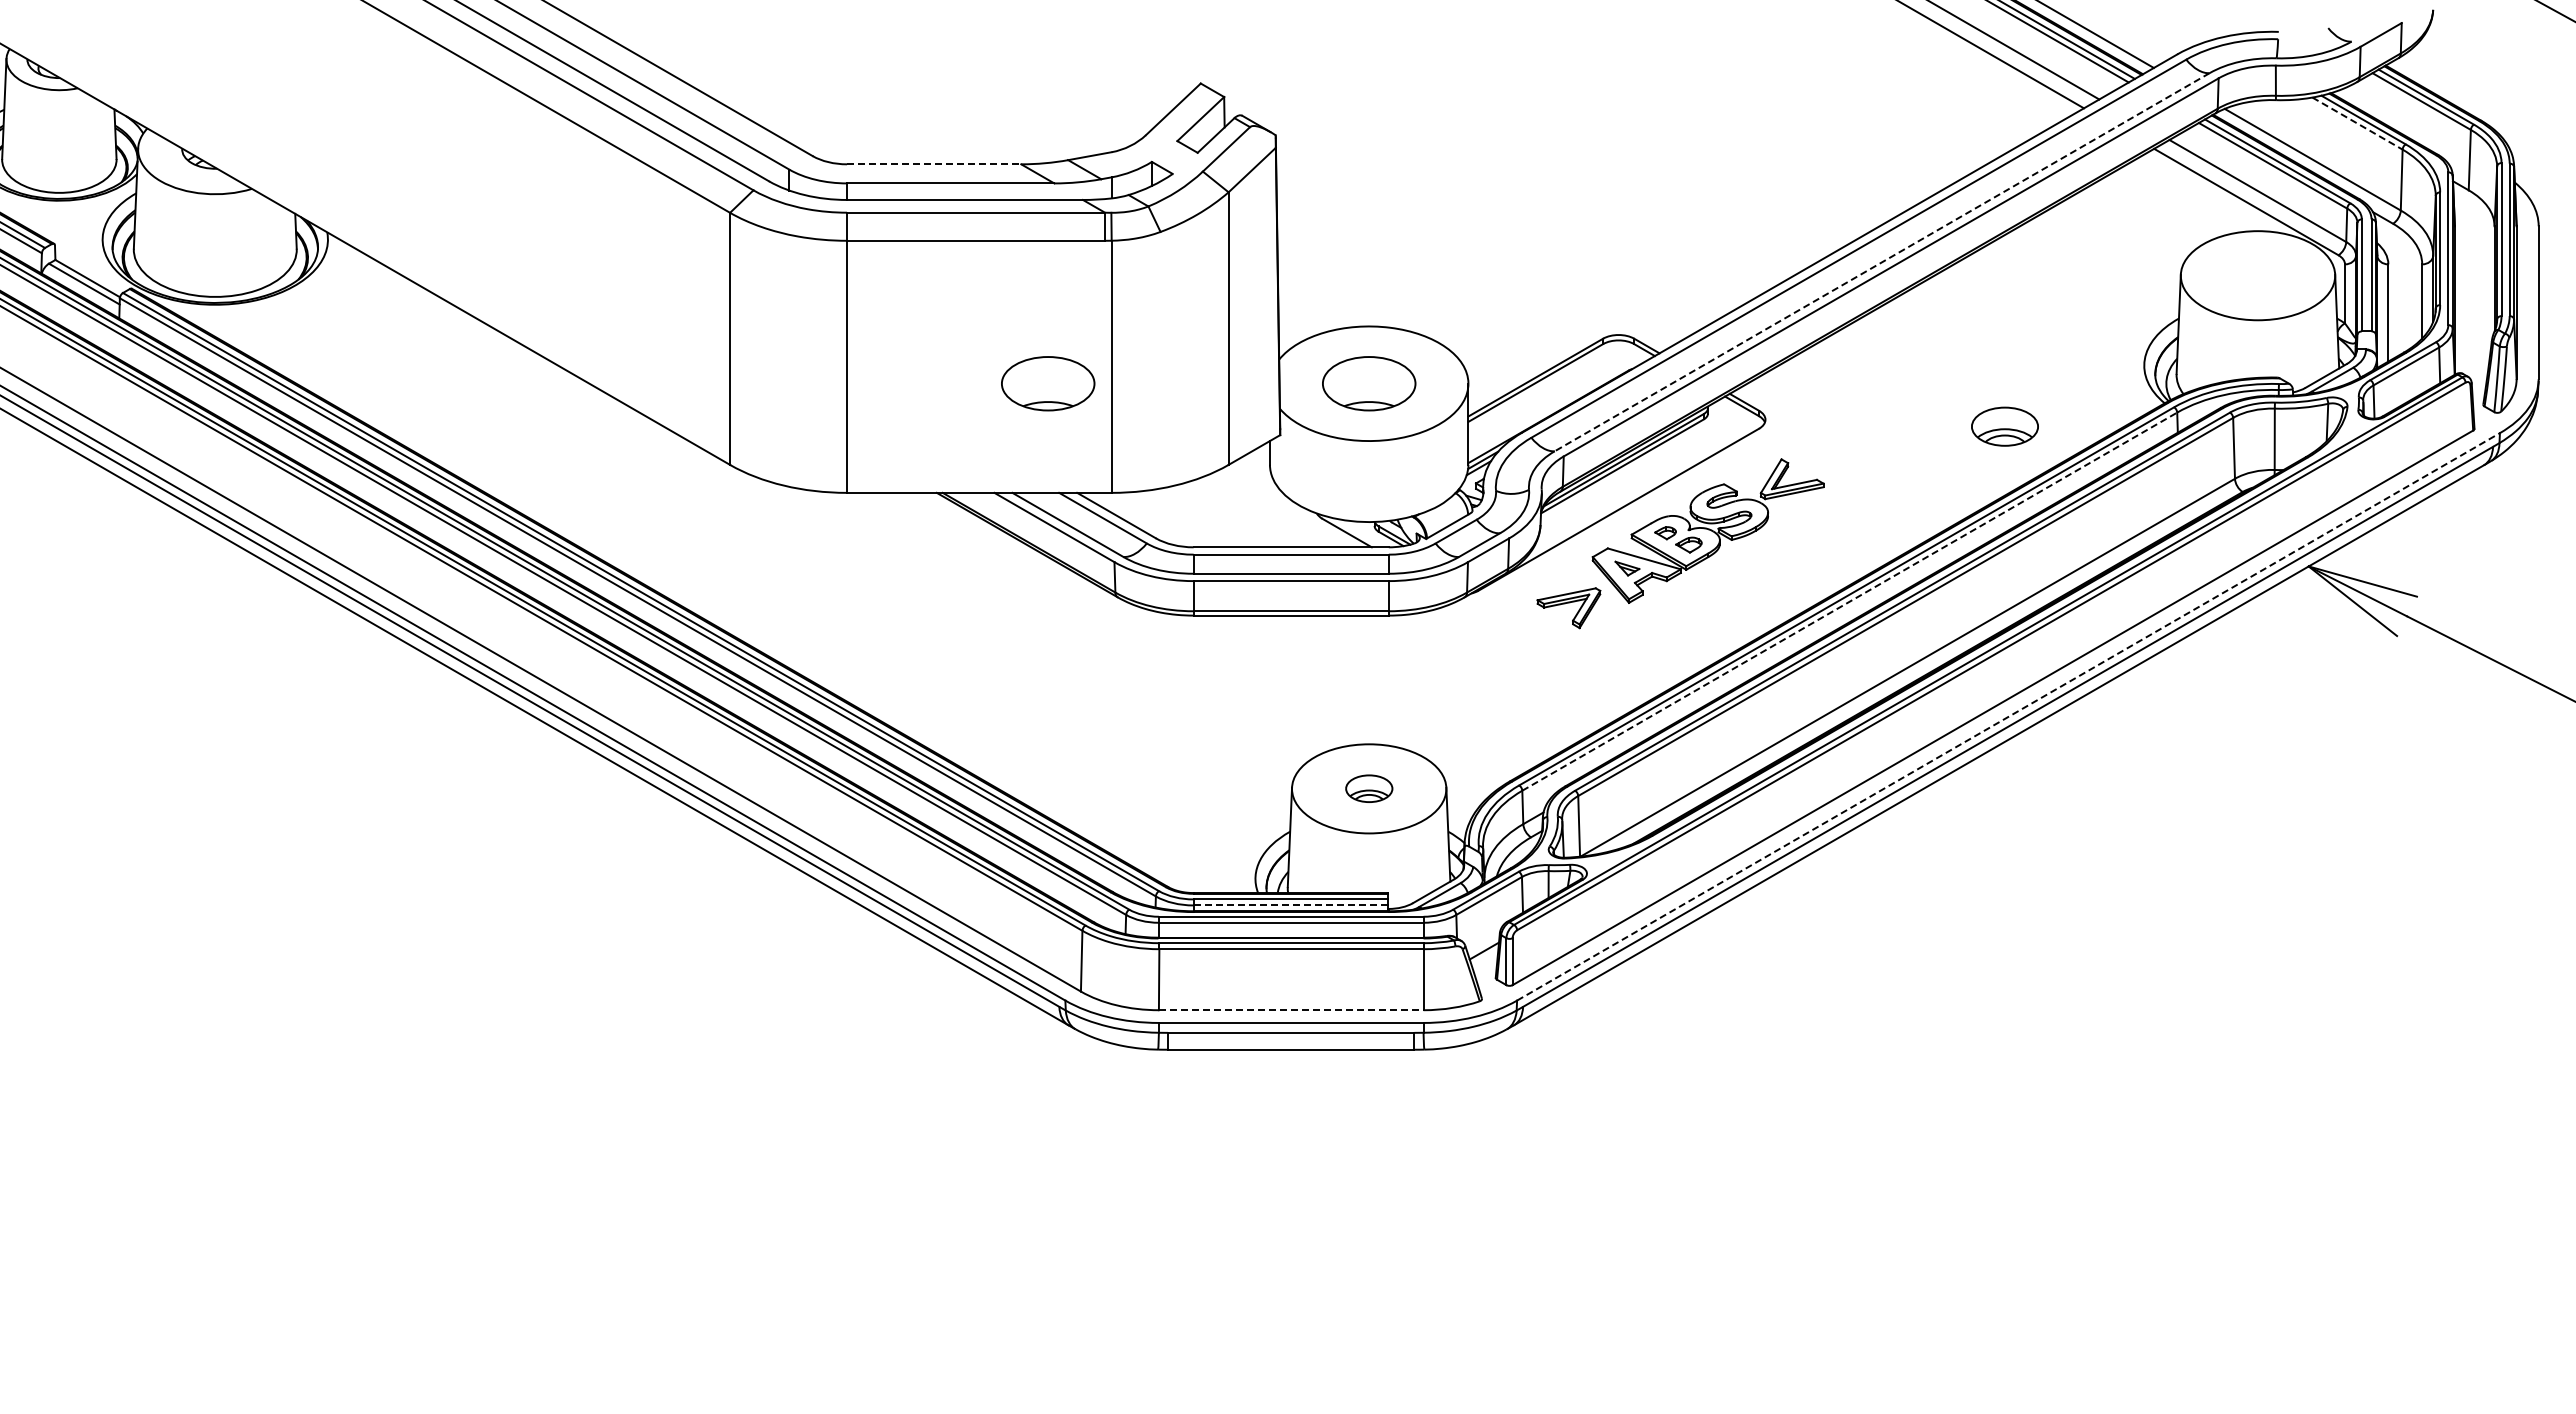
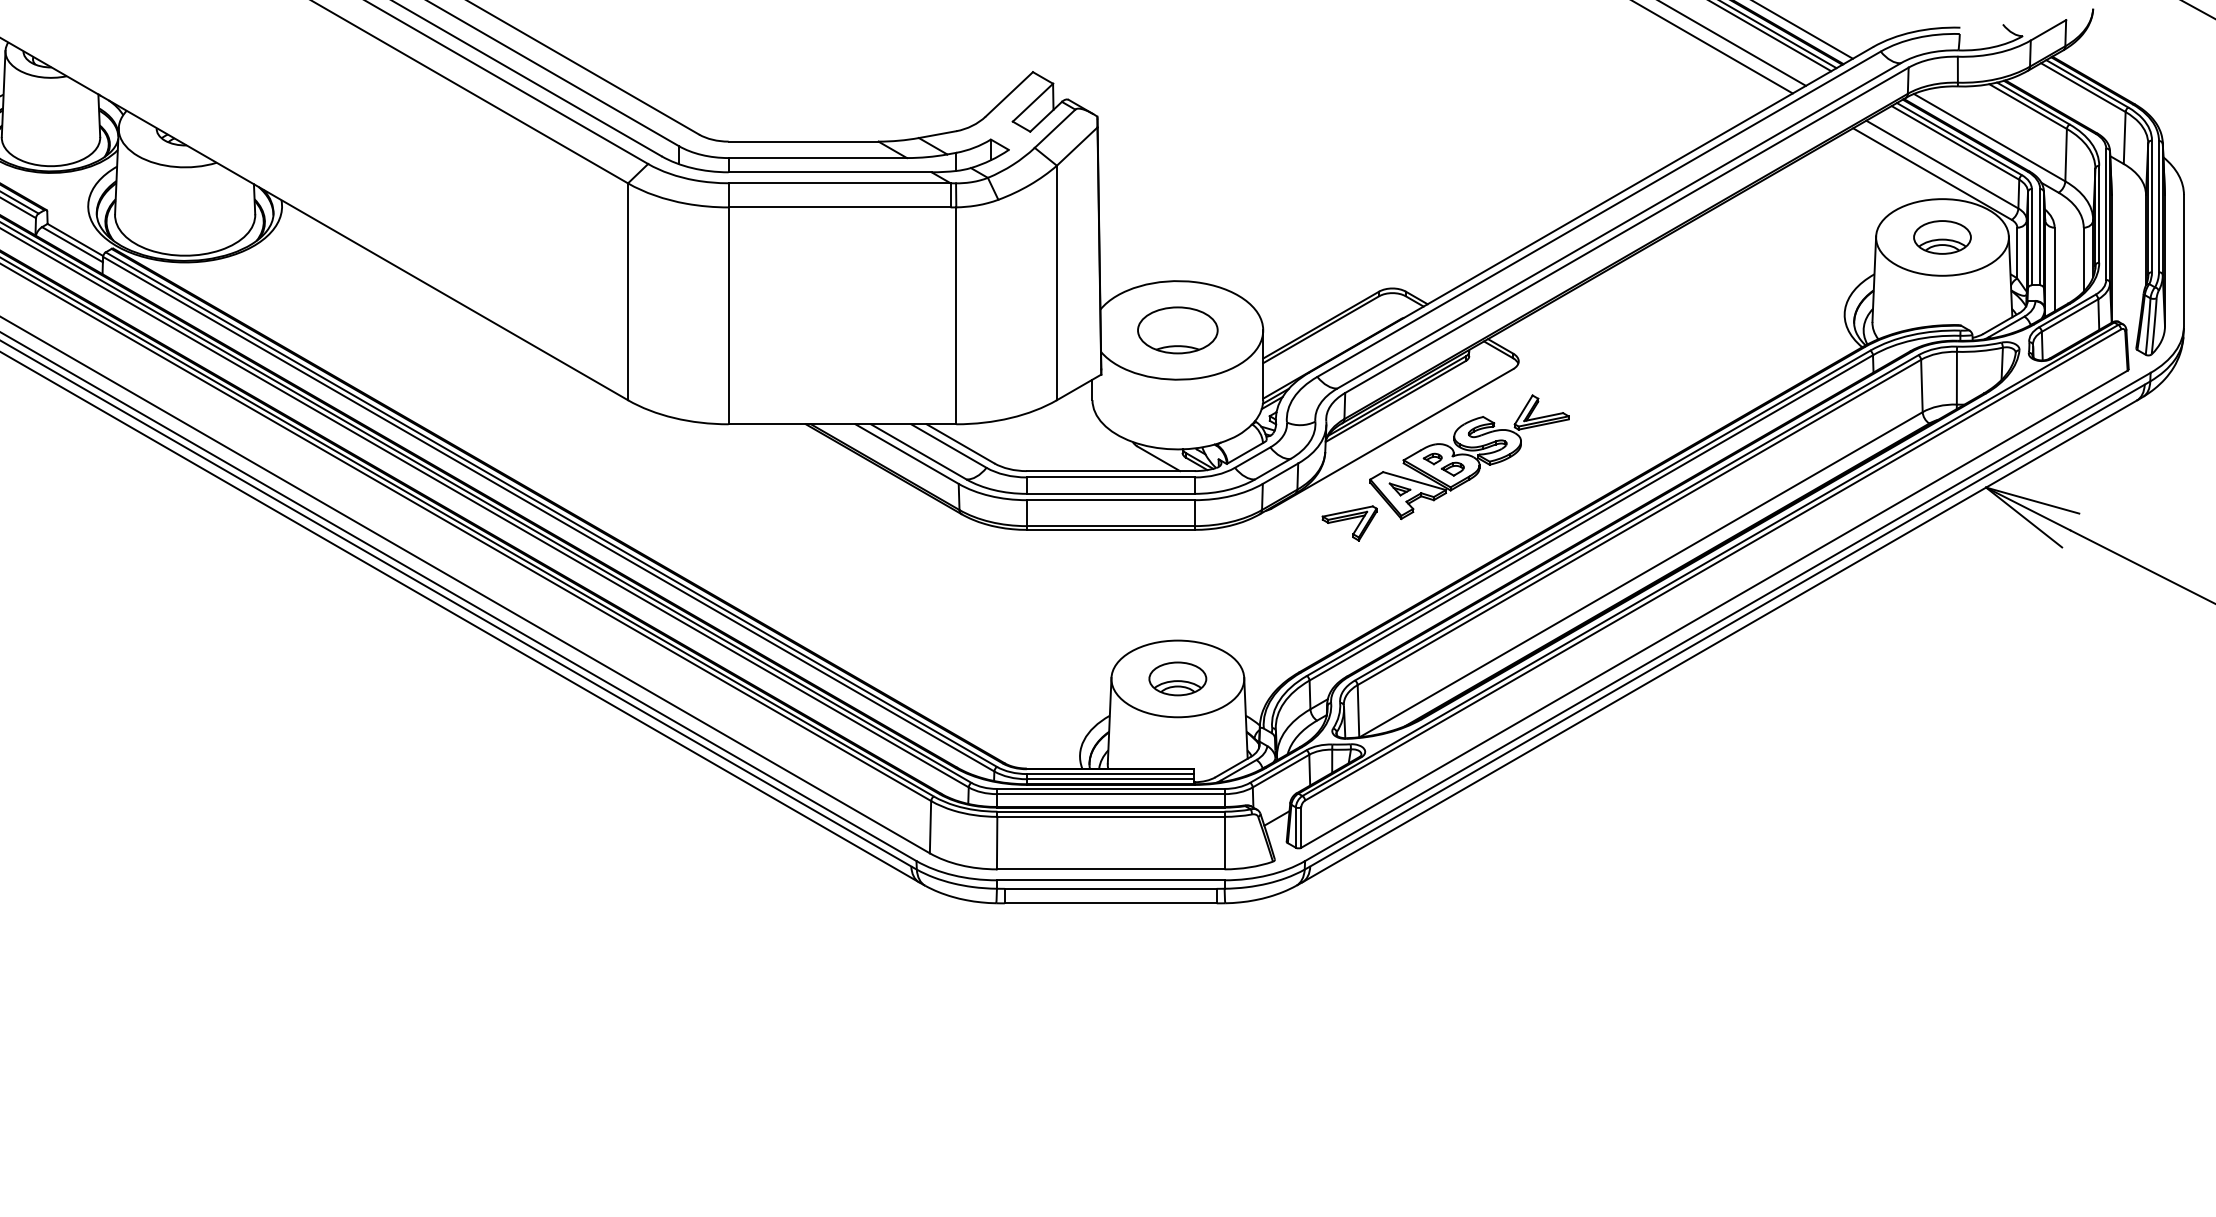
line: (2357, 123) -> (2028, 106), dashed -> solid
line: (934, 164) -> (803, 141), dashed -> solid
line: (1881, 262) -> (1618, 226), dashed -> solid
part: (1048, 383) -> (901, 330), removed
part: (2004, 426) -> (1942, 237), moved
line: (1850, 601) -> (1591, 517), dashed -> solid
line: (2008, 716) -> (1727, 616), dashed -> solid
part: (1369, 788) -> (1178, 678), size x1.43
line: (1291, 905) -> (1111, 779), dashed -> solid
line: (1291, 1010) -> (1111, 869), dashed -> solid

